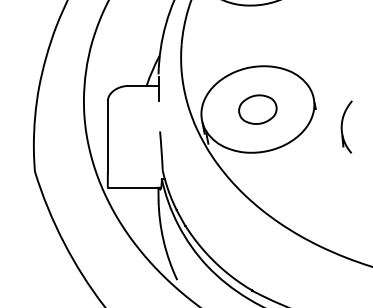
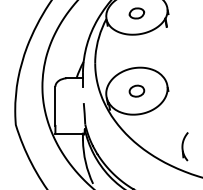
part: (257, 108) -> (136, 90), size x0.71
part: (345, 126) -> (184, 146), moved

